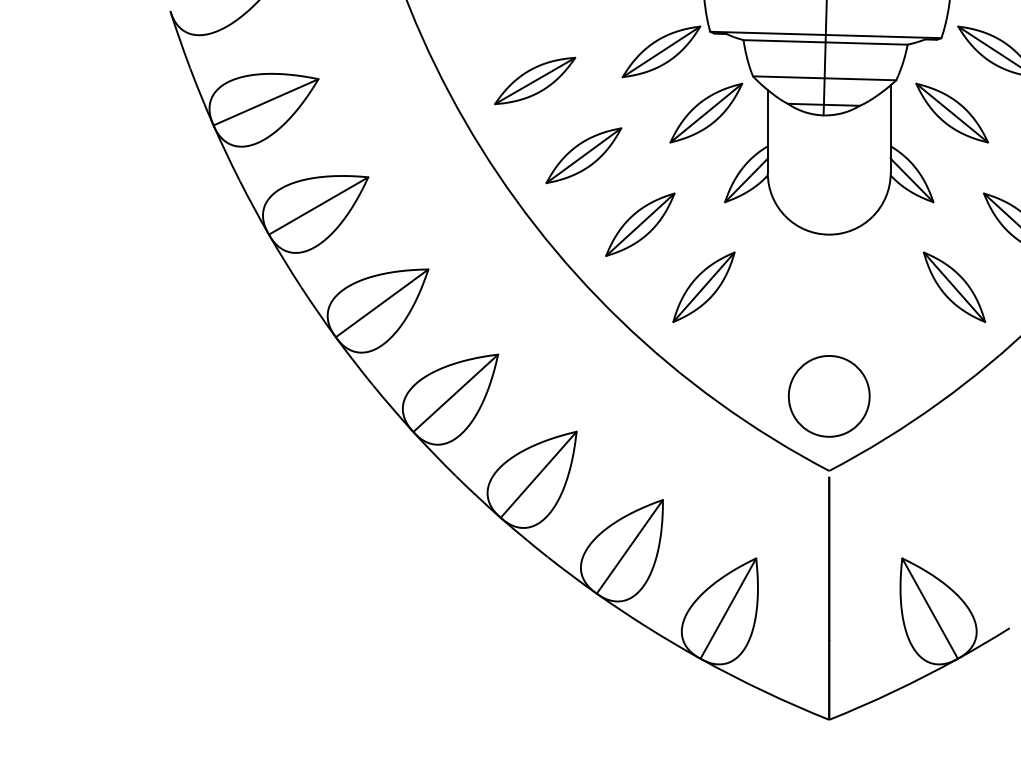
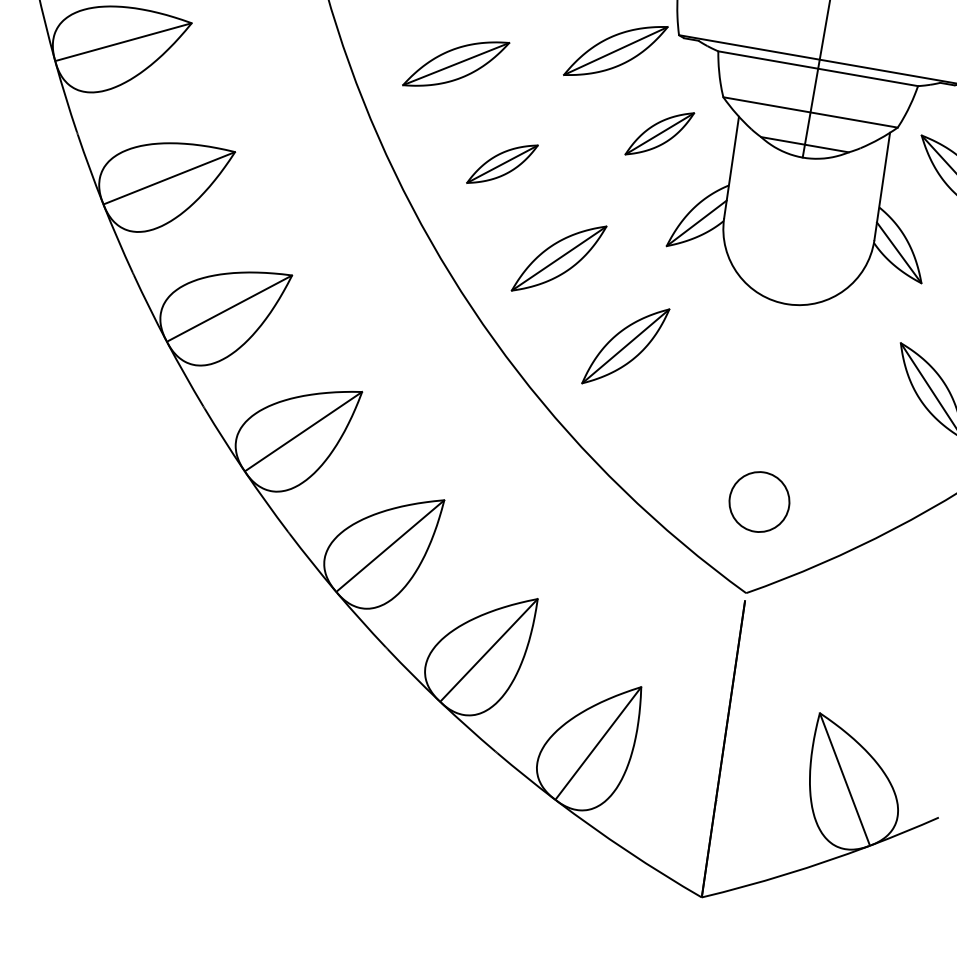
part: (706, 112) -> (660, 133), size x0.7
part: (583, 155) -> (502, 163), size x0.7
circle: (828, 395) -> (758, 500), size x0.6

